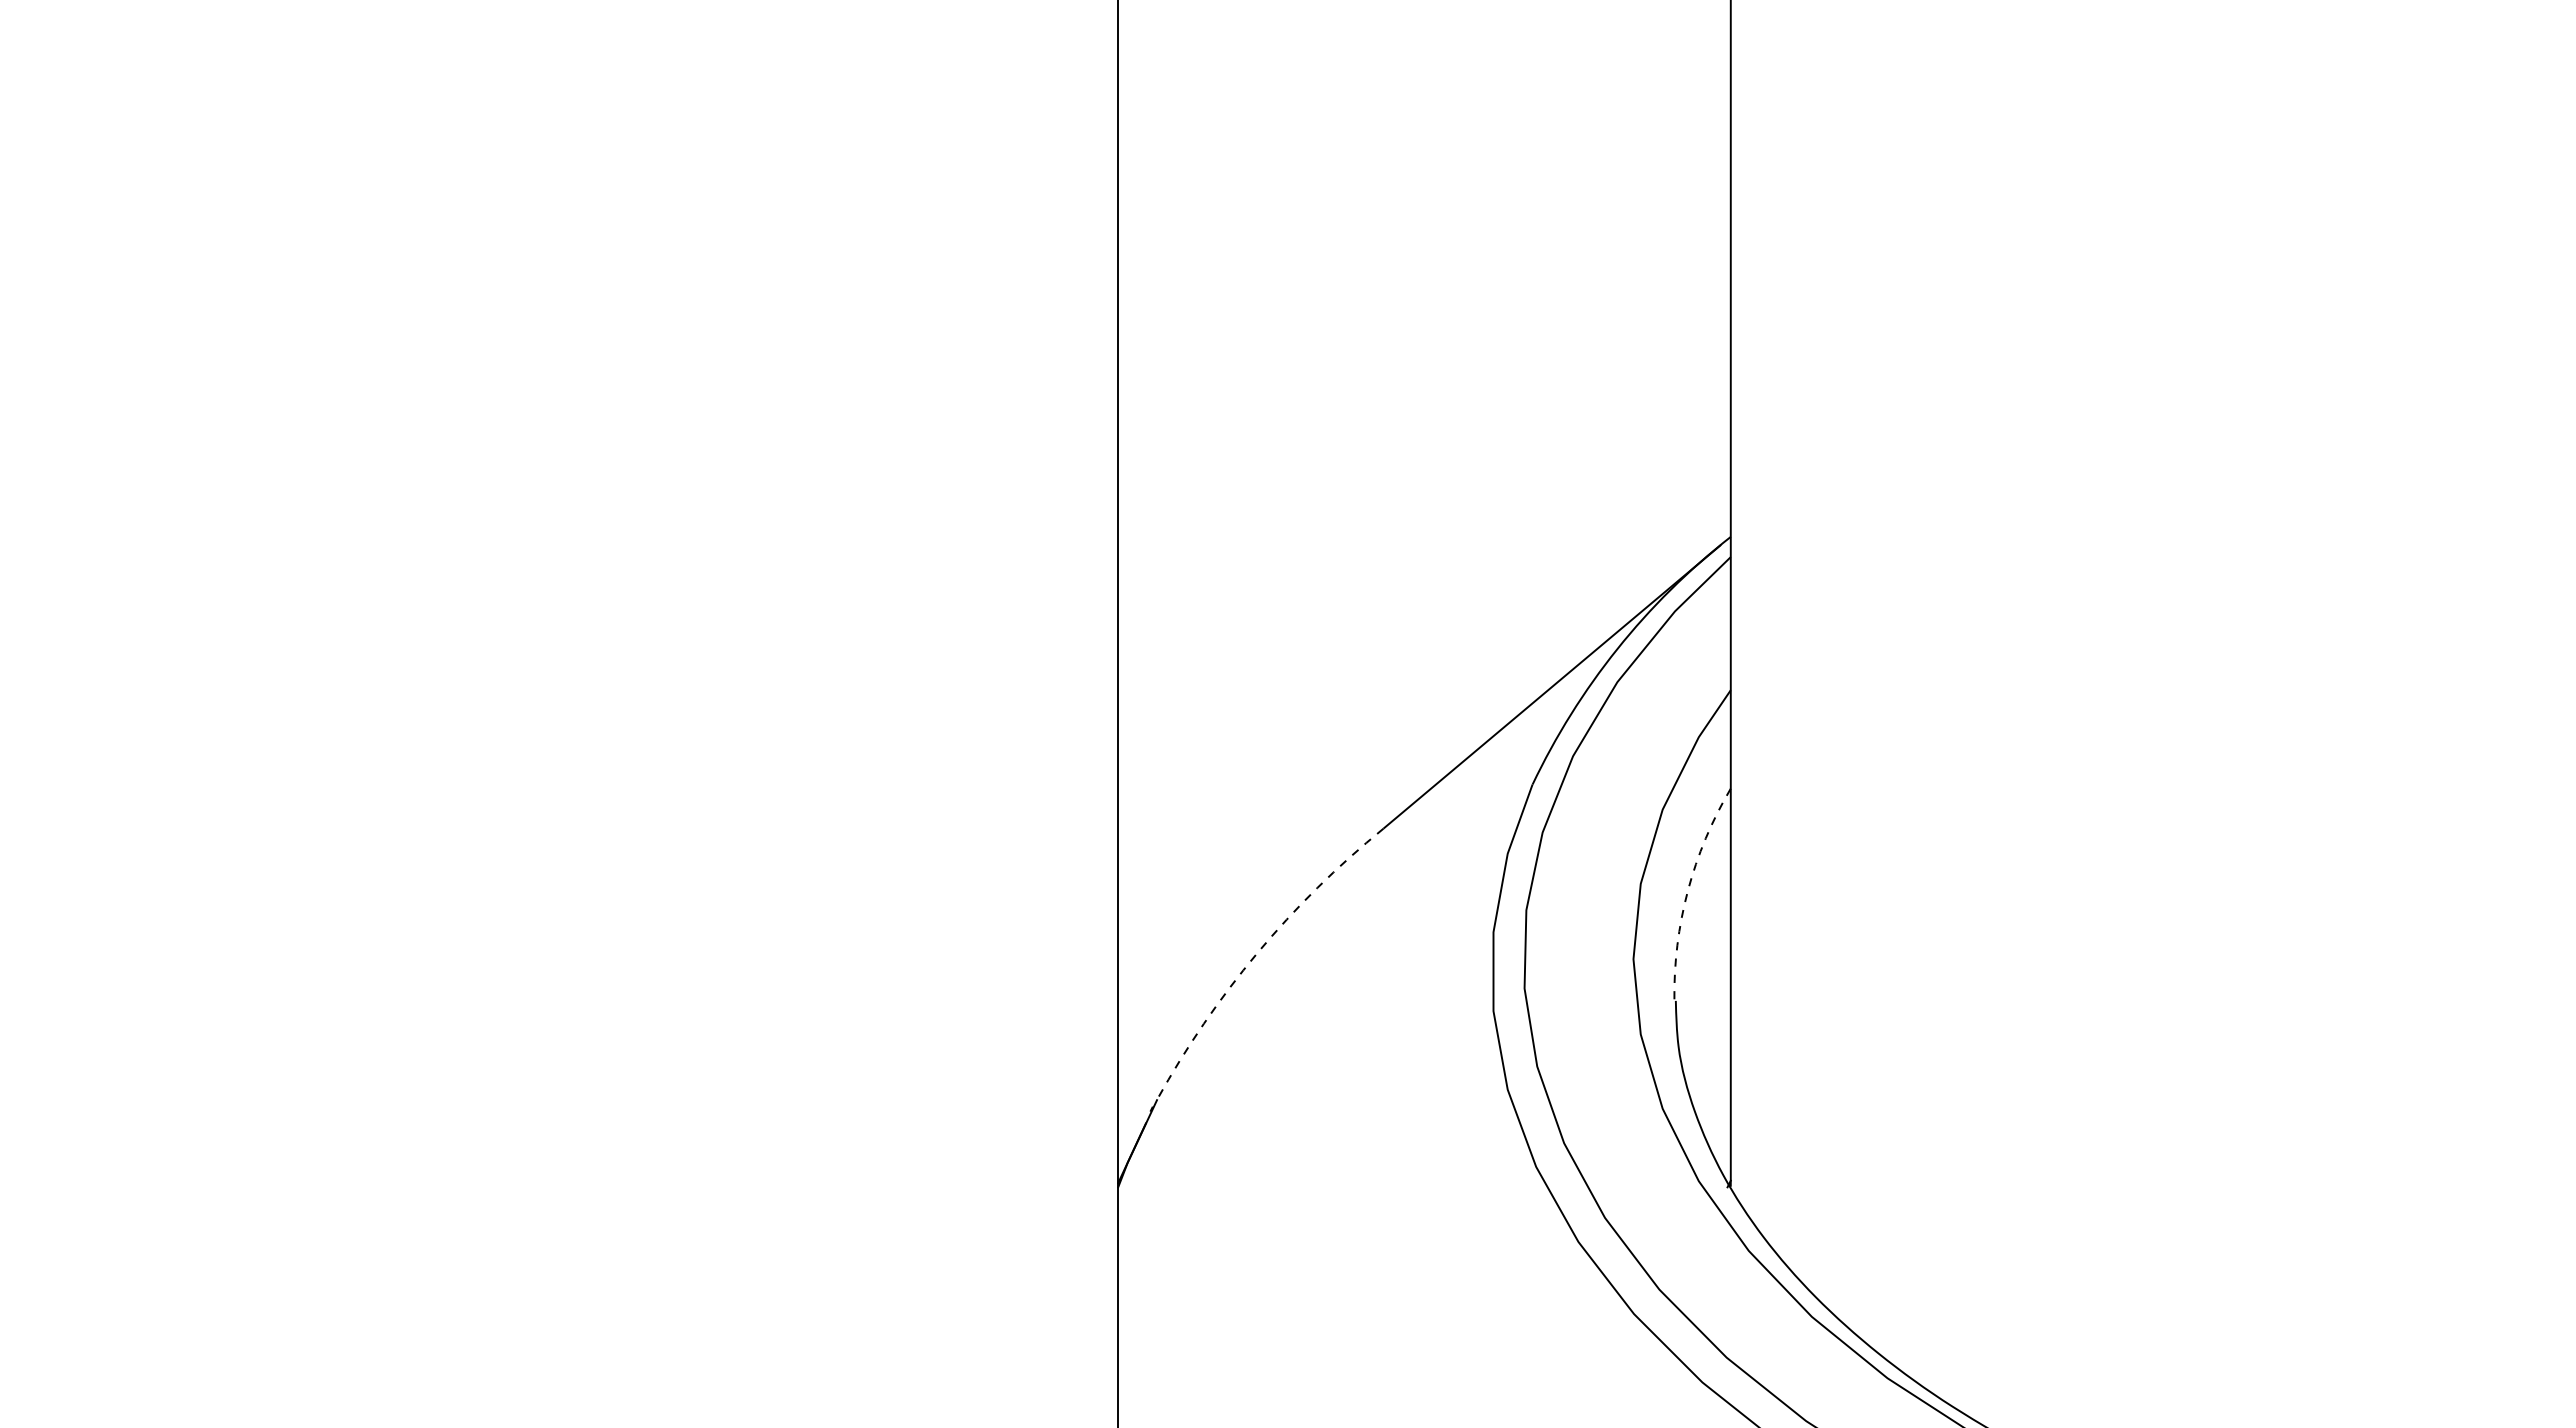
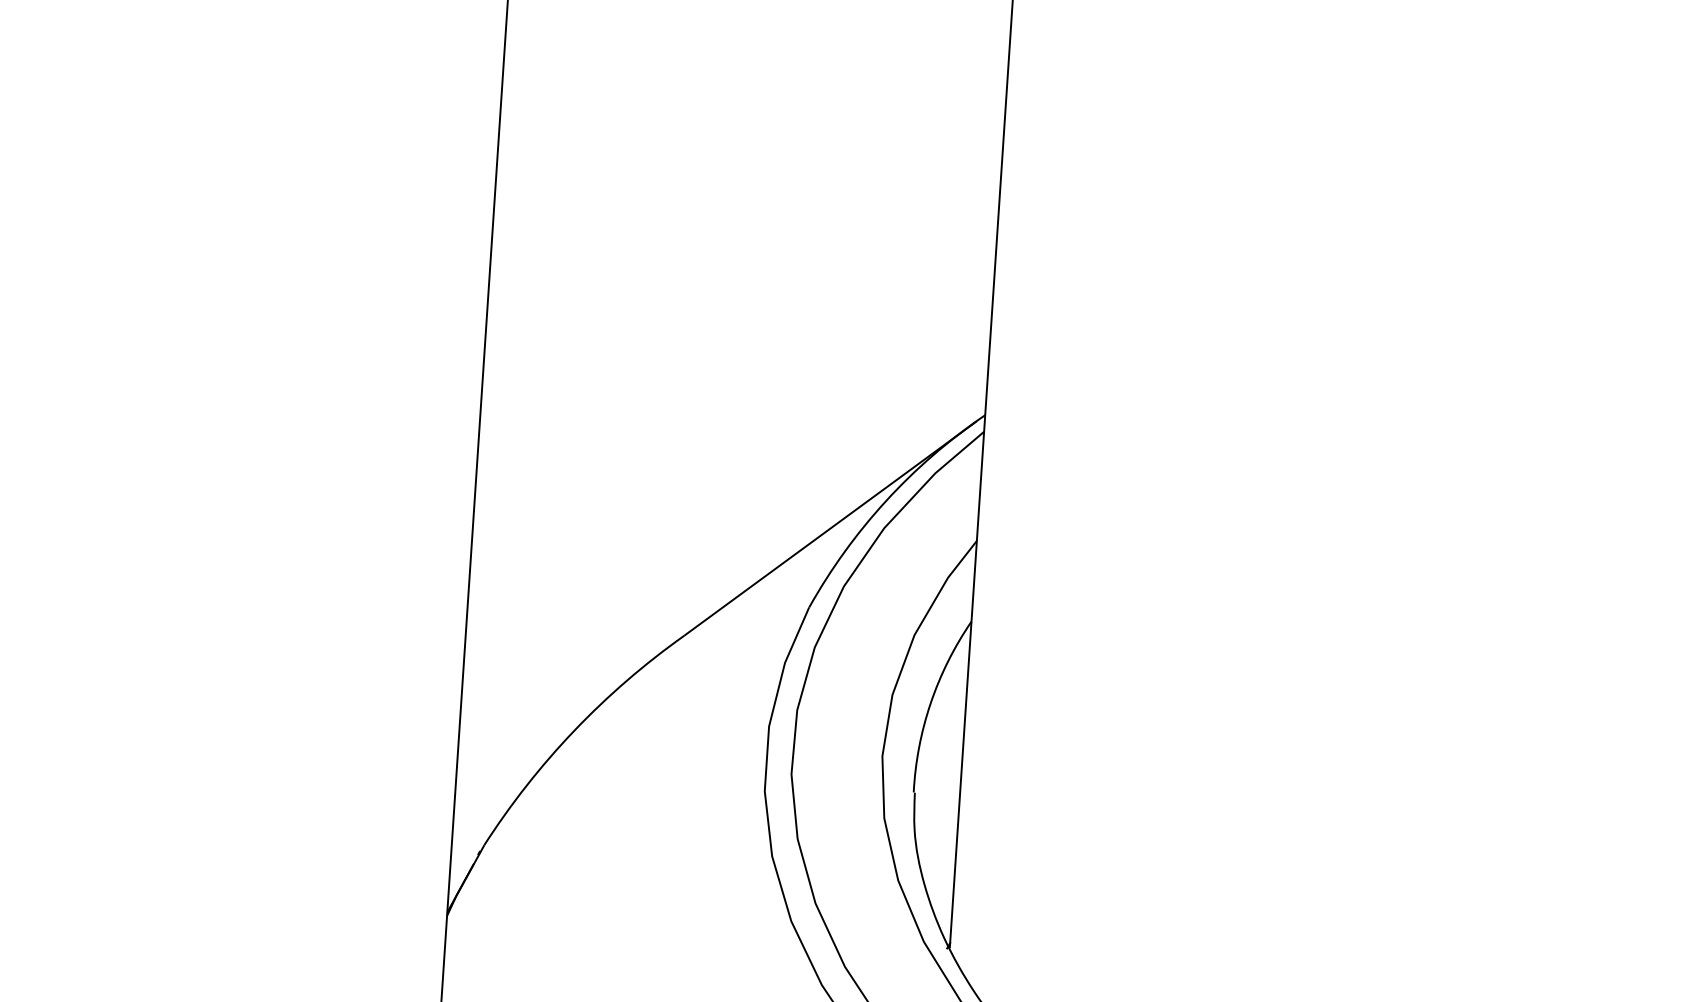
arc: (1687, 890) -> (930, 702), dashed -> solid
arc: (1257, 953) -> (574, 731), dashed -> solid

